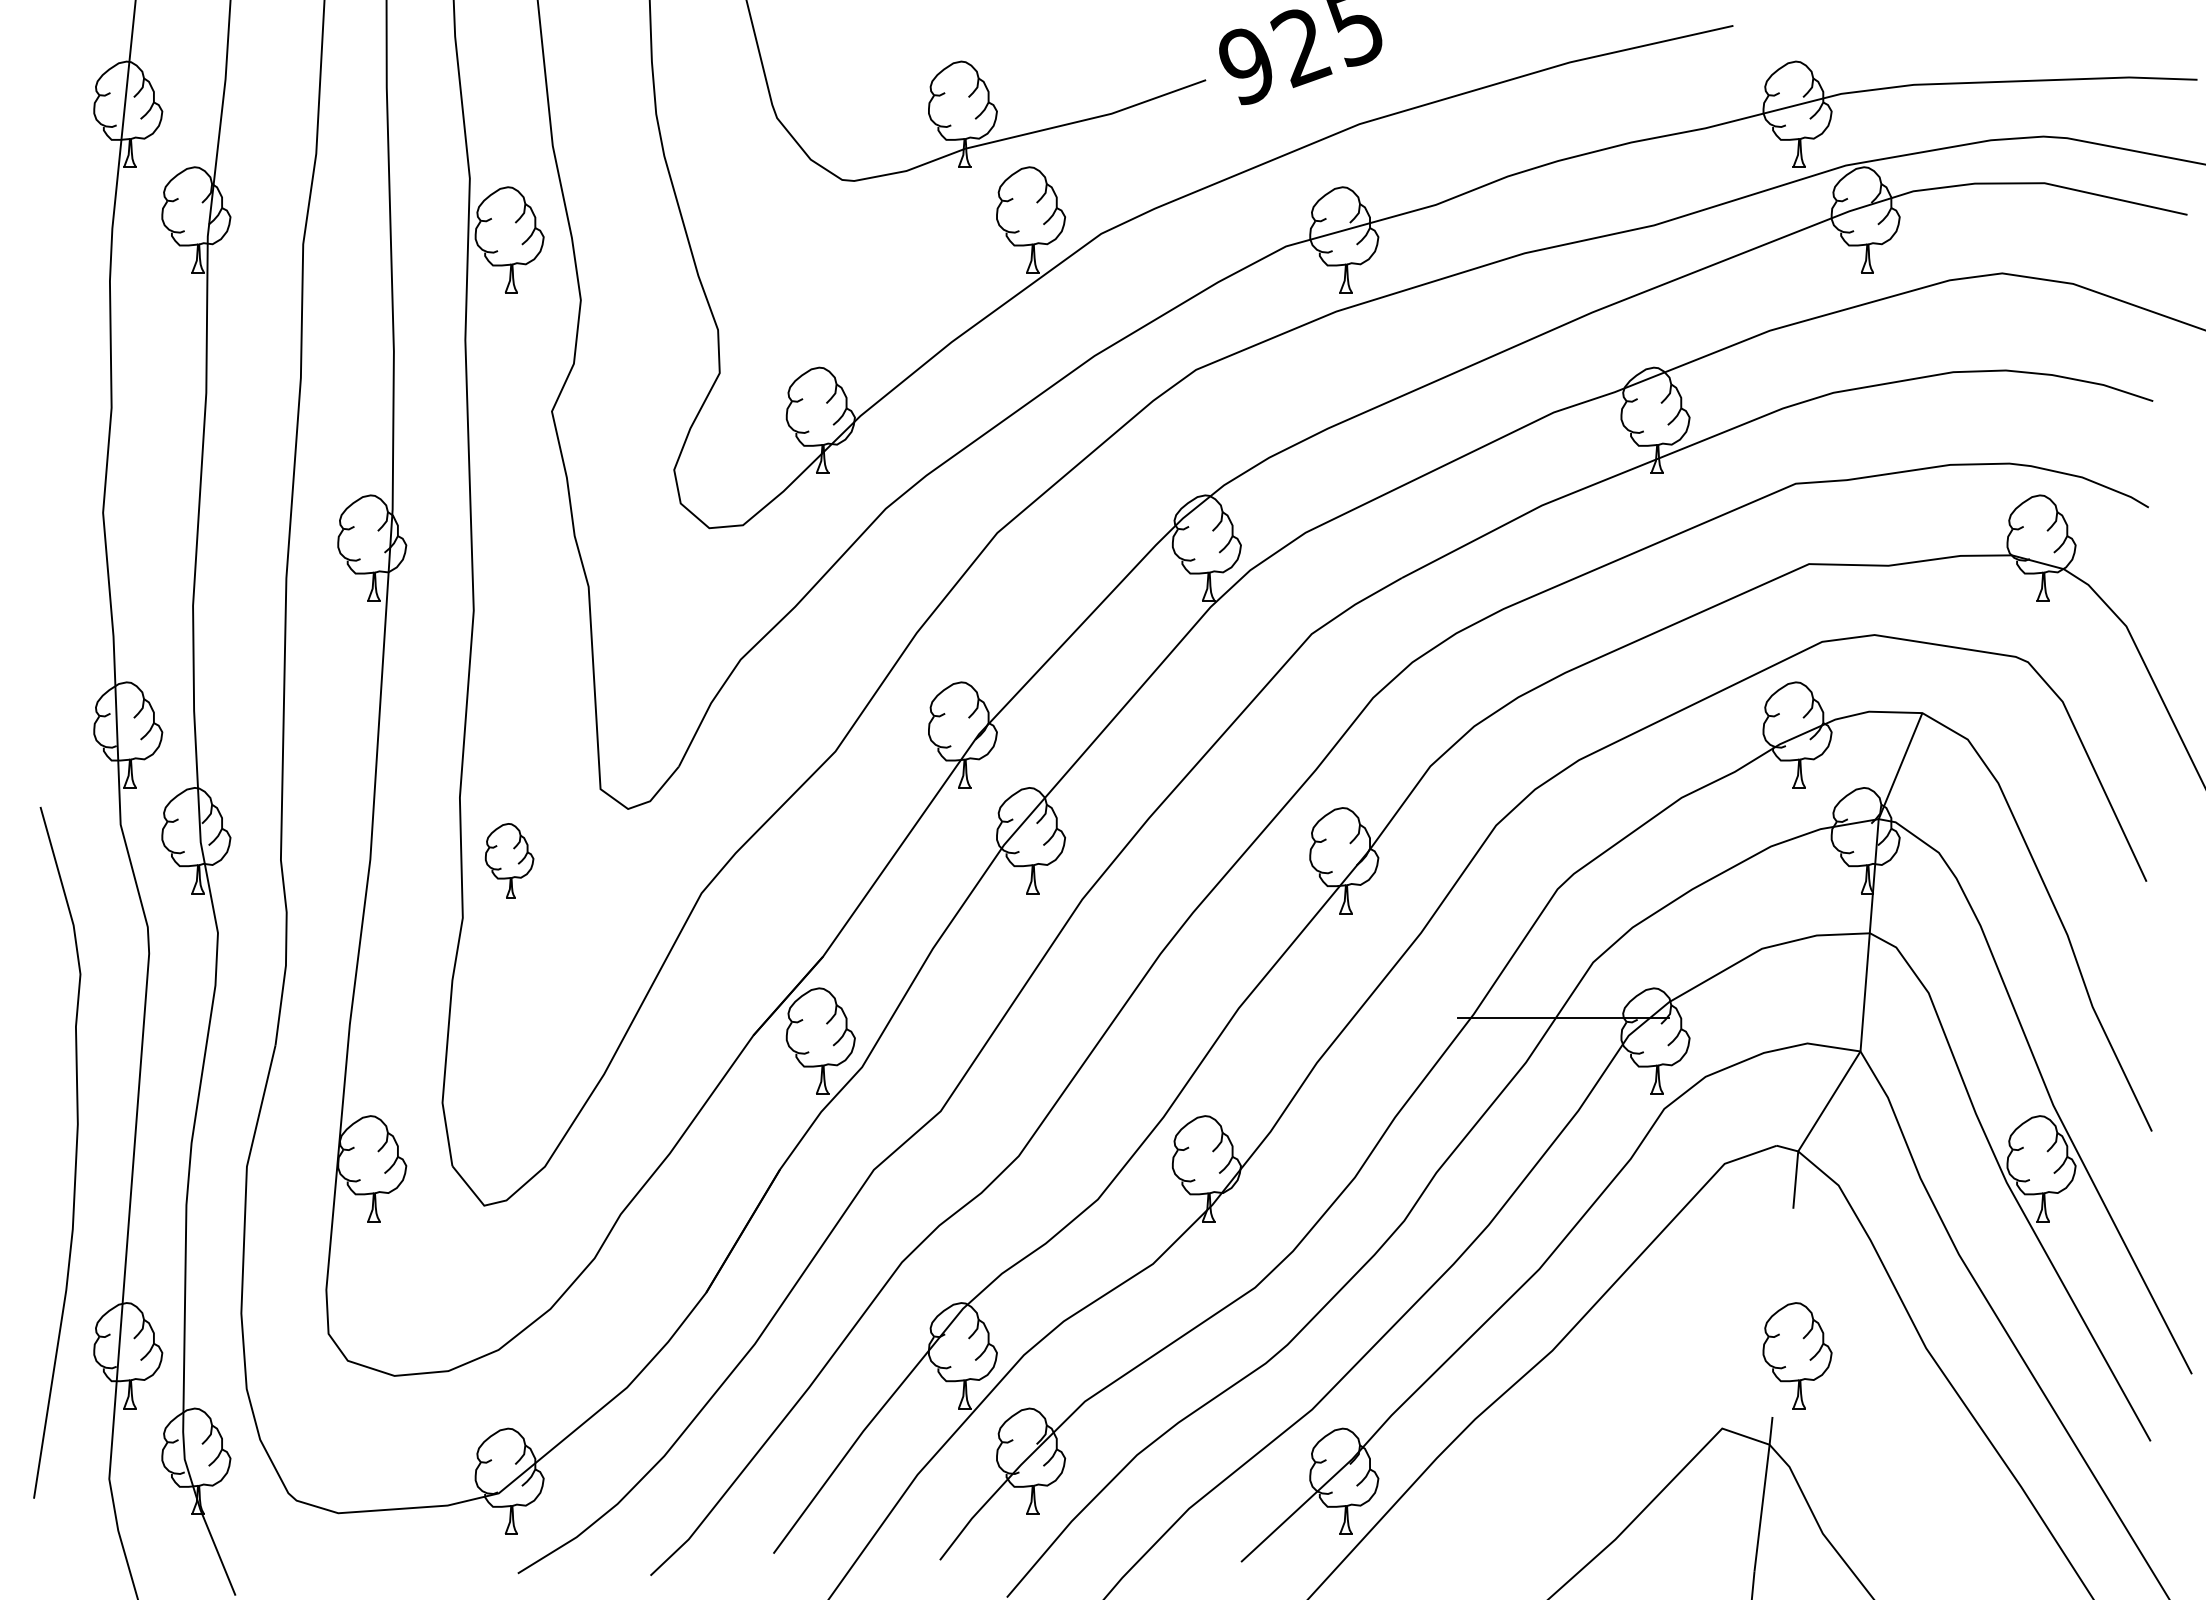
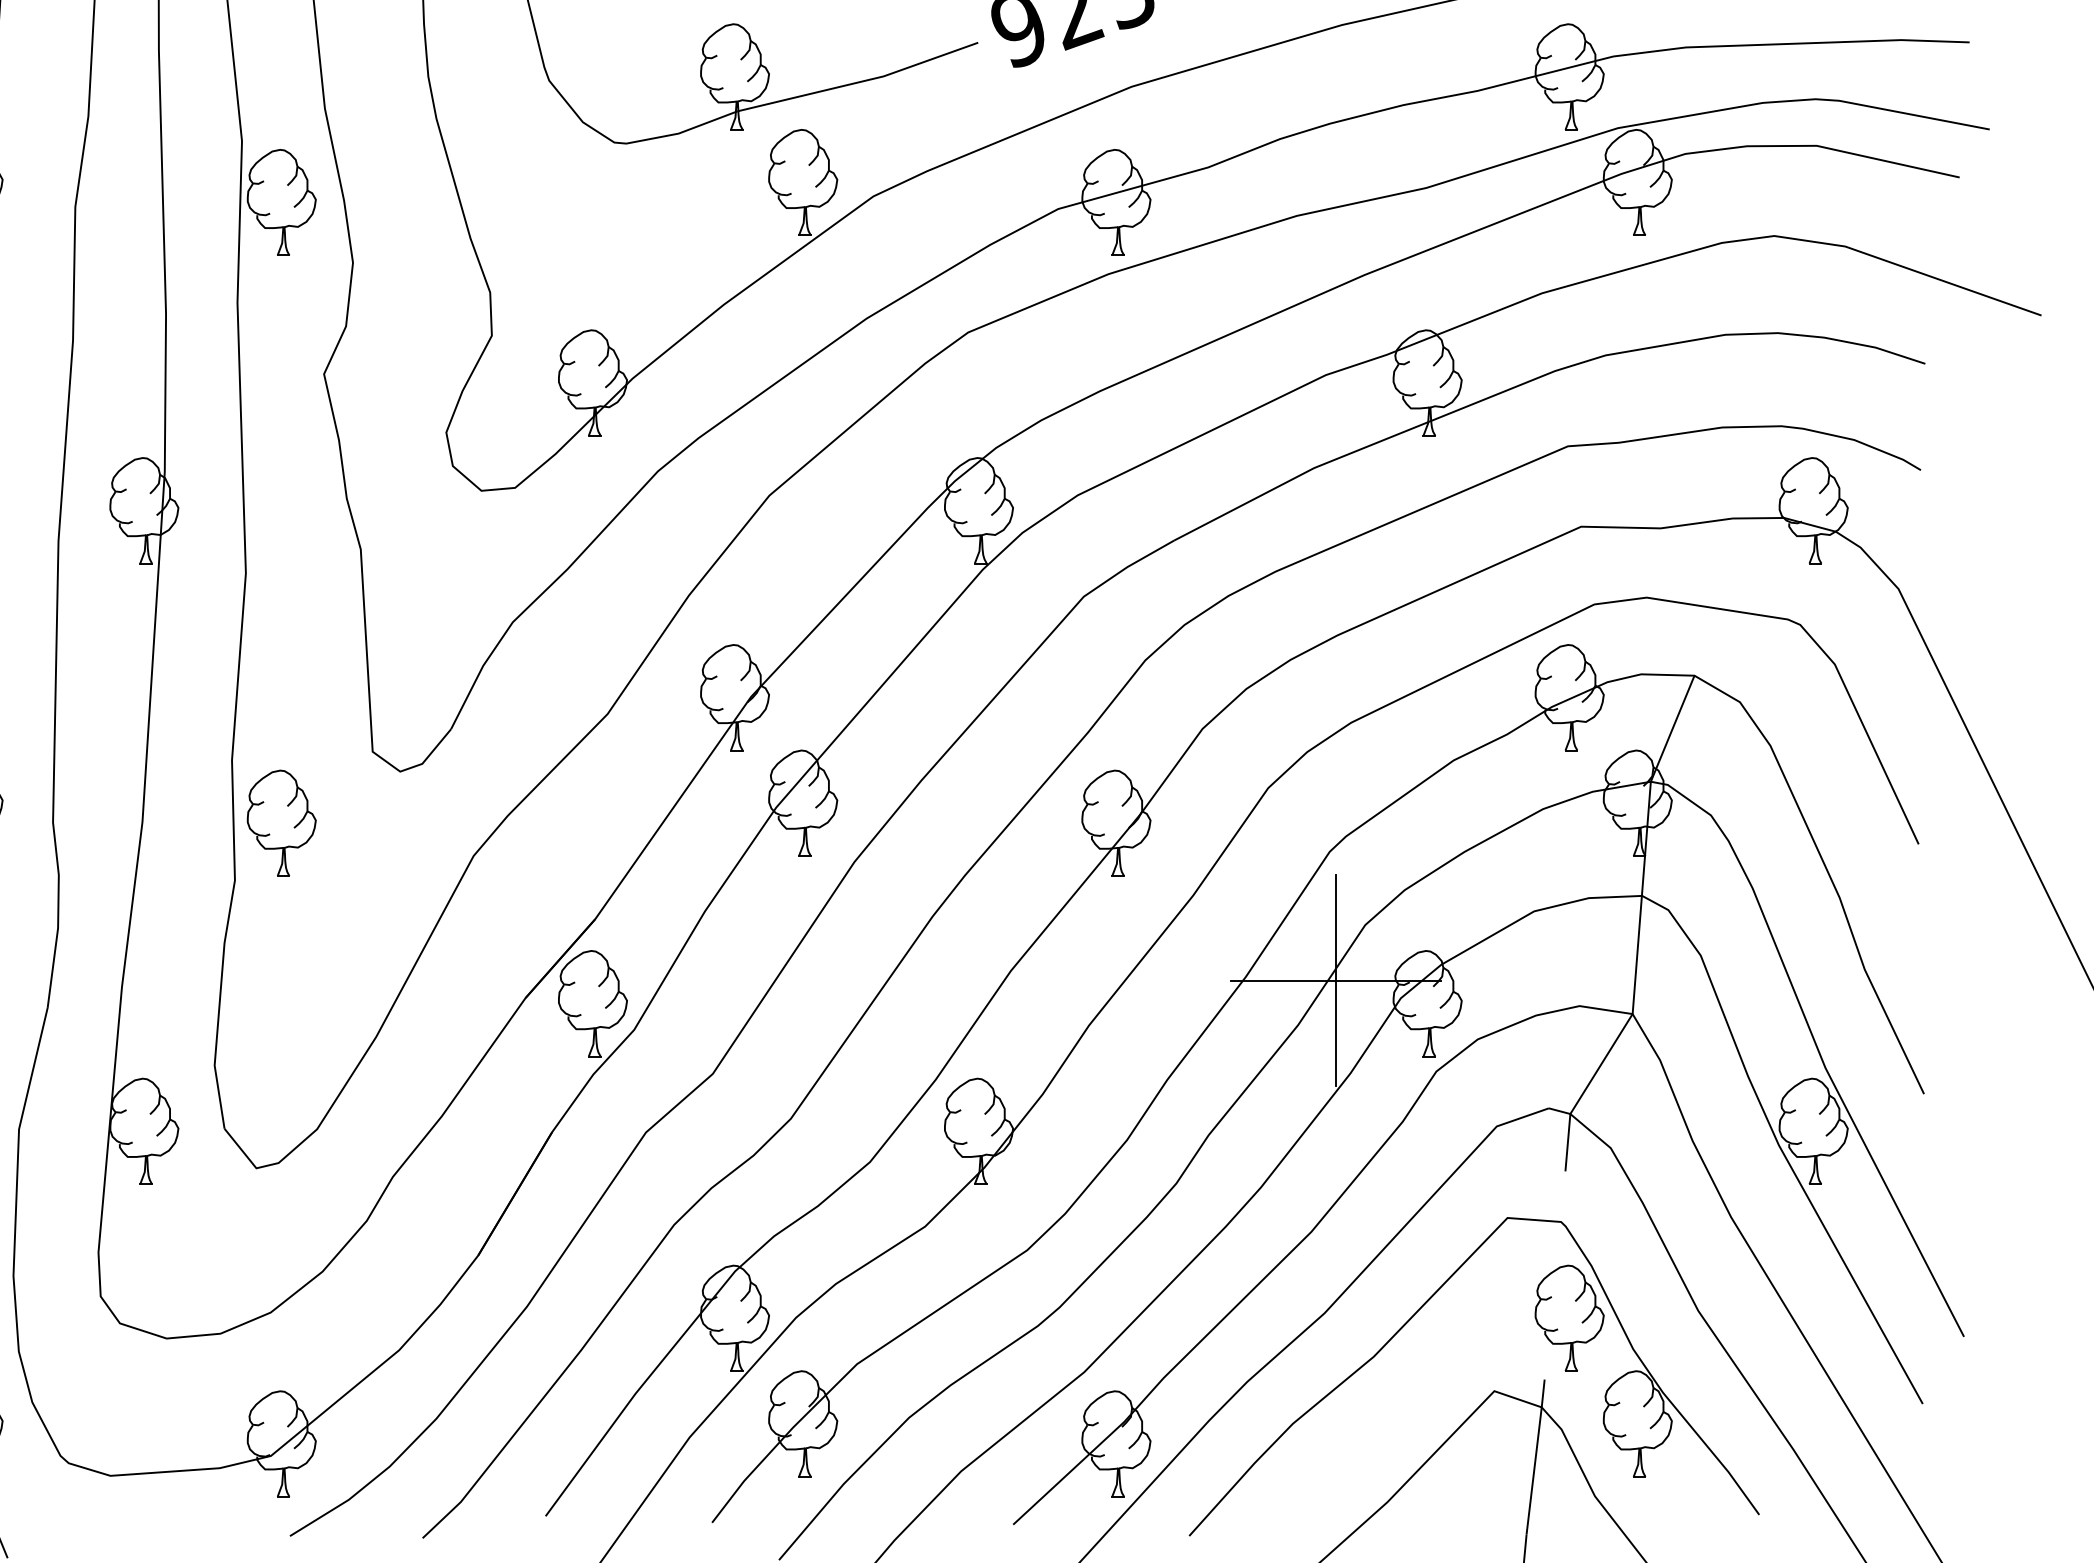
part: (509, 860) -> (281, 823), size x1.43
line: (1563, 1017) -> (1335, 980), added
part: (1642, 1353) -> (1414, 1316), added

